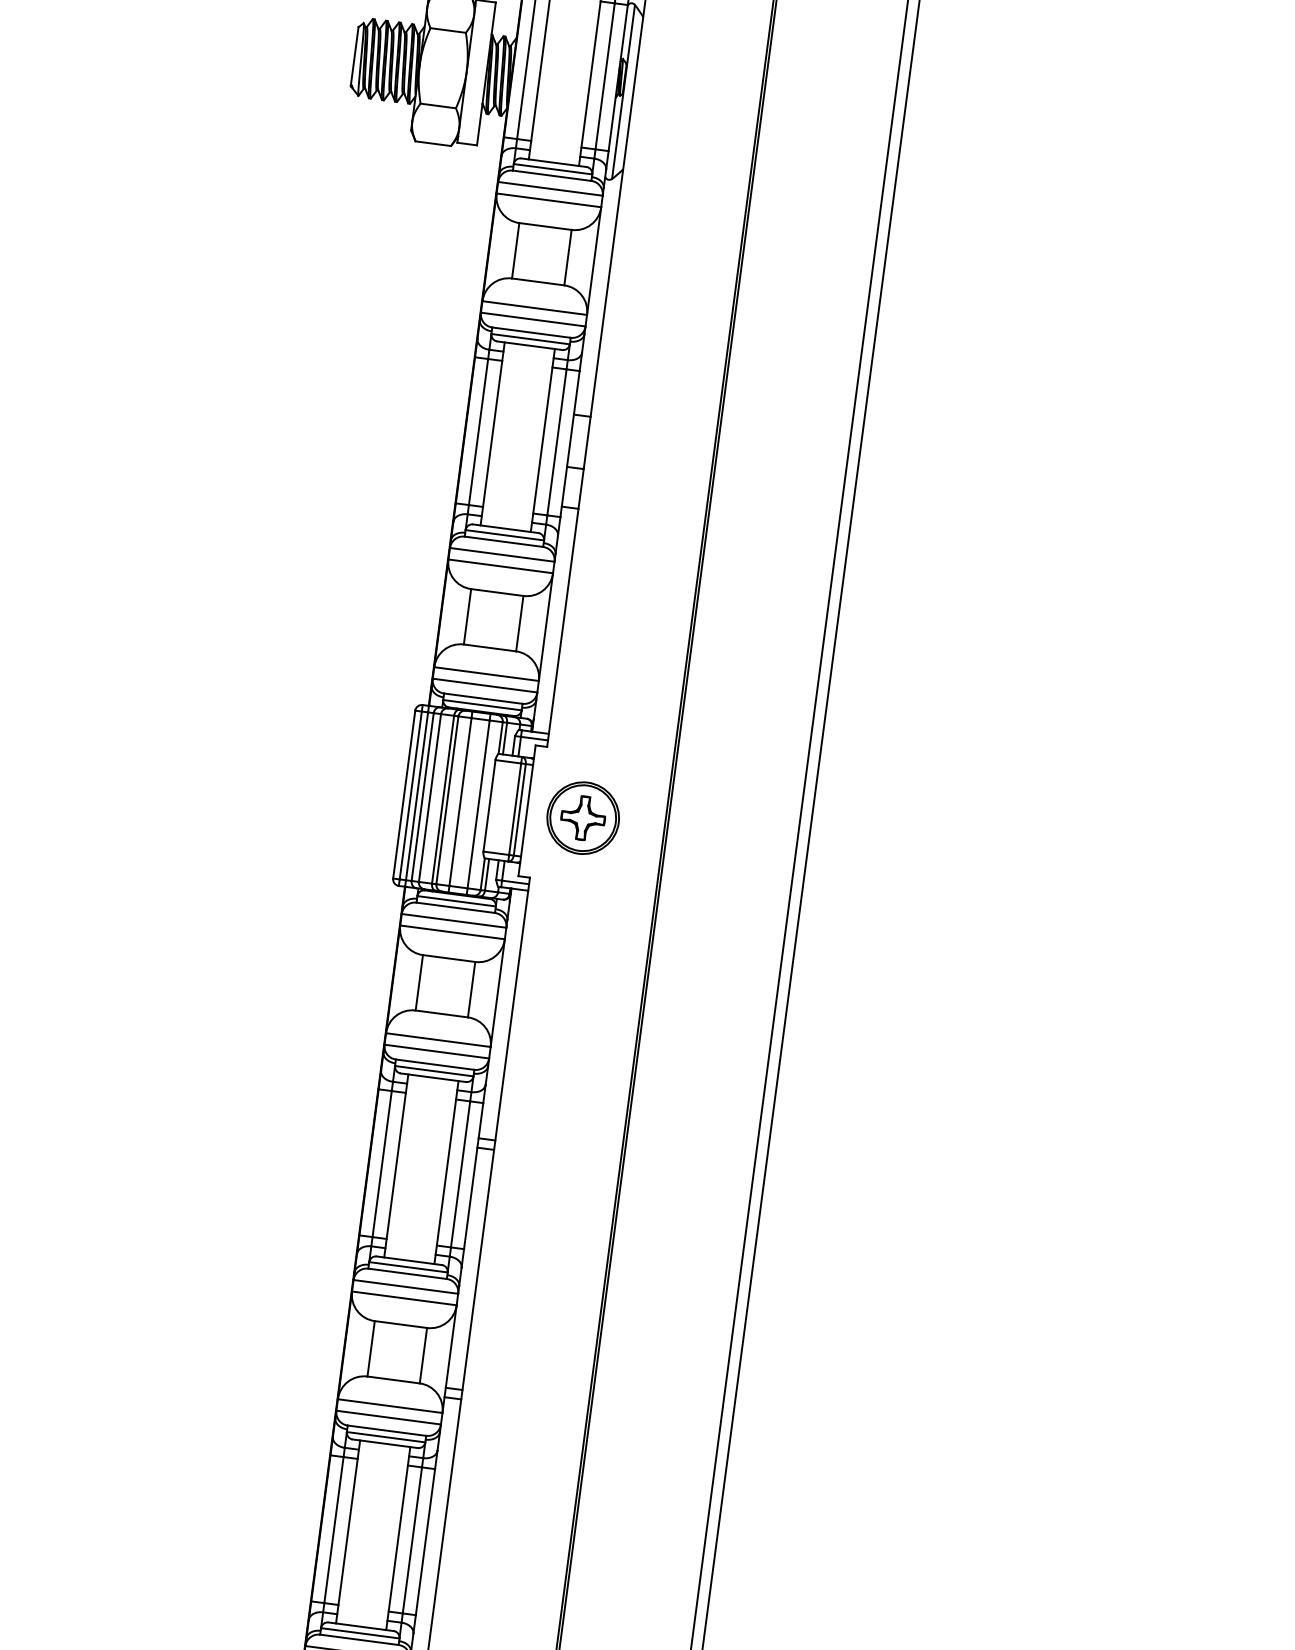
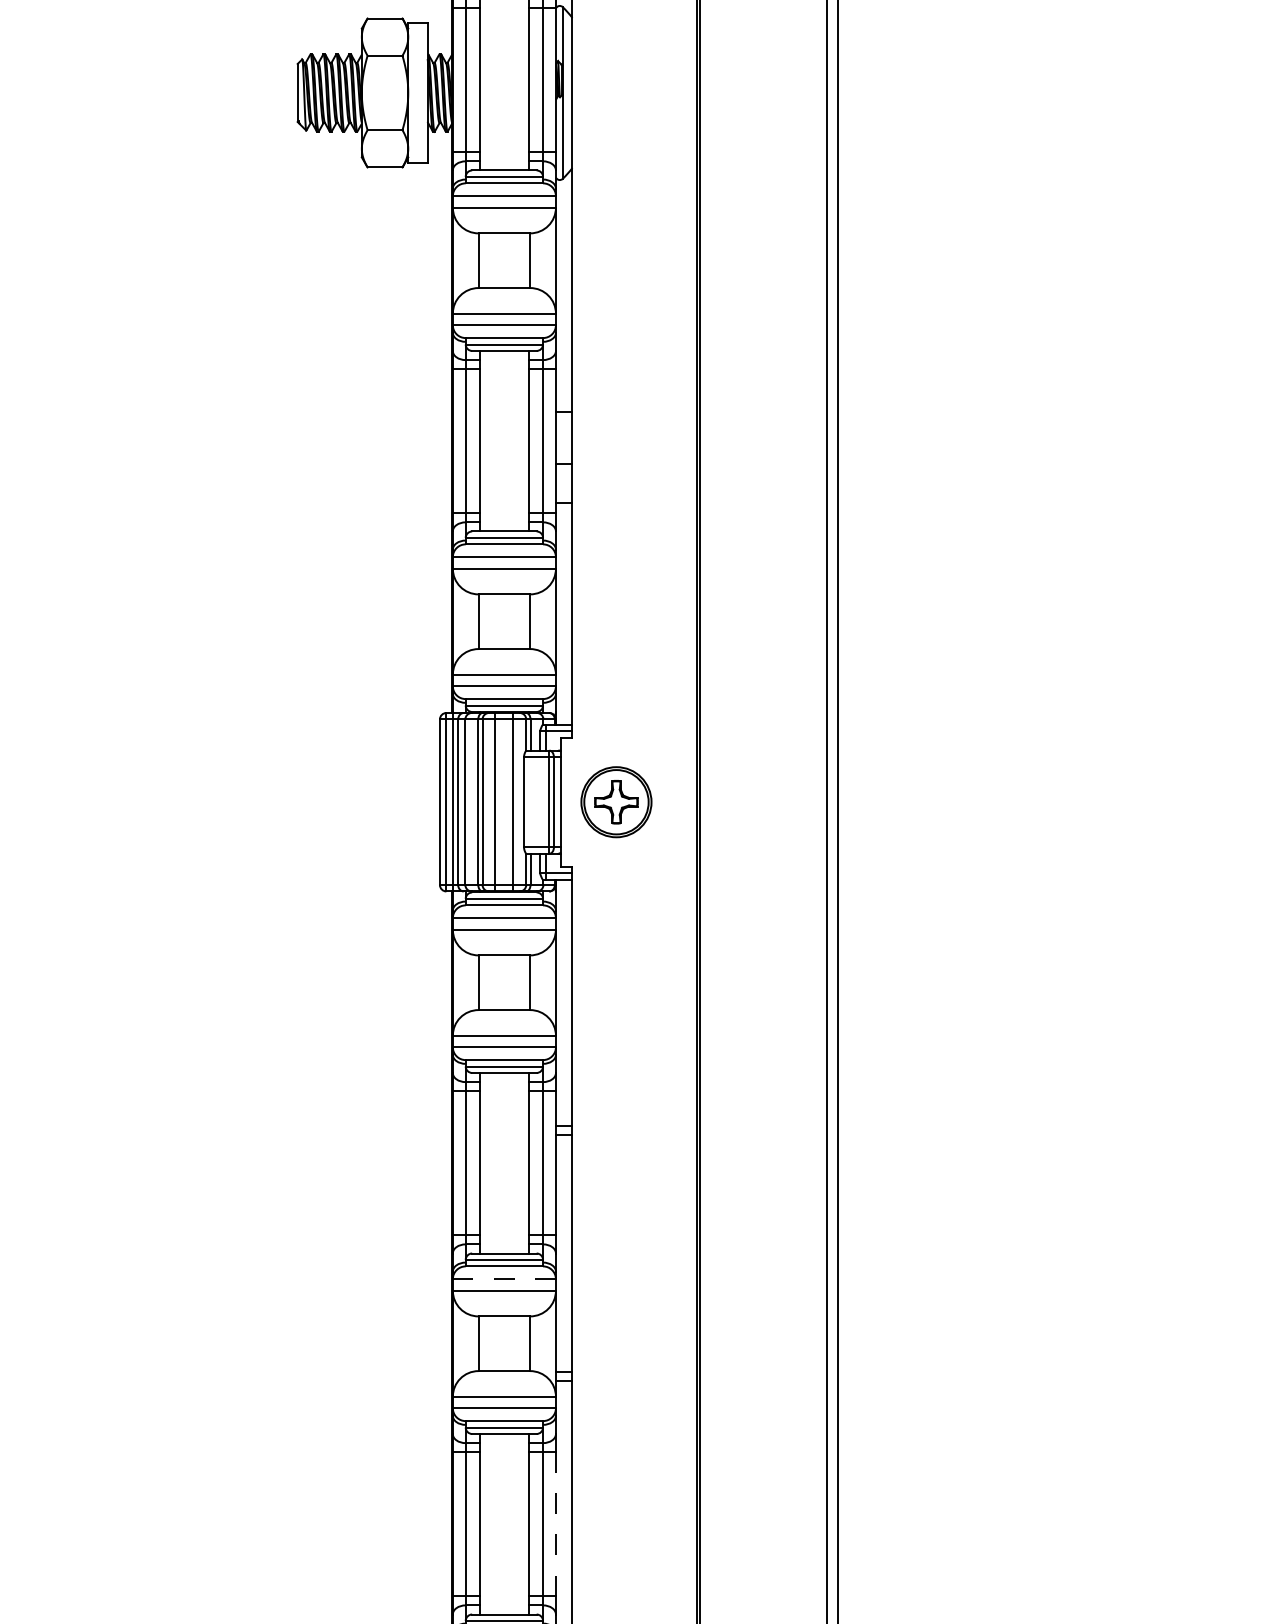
line: (405, 1287) -> (504, 1279), solid -> dashed
line: (425, 1541) -> (555, 1523), solid -> dashed

